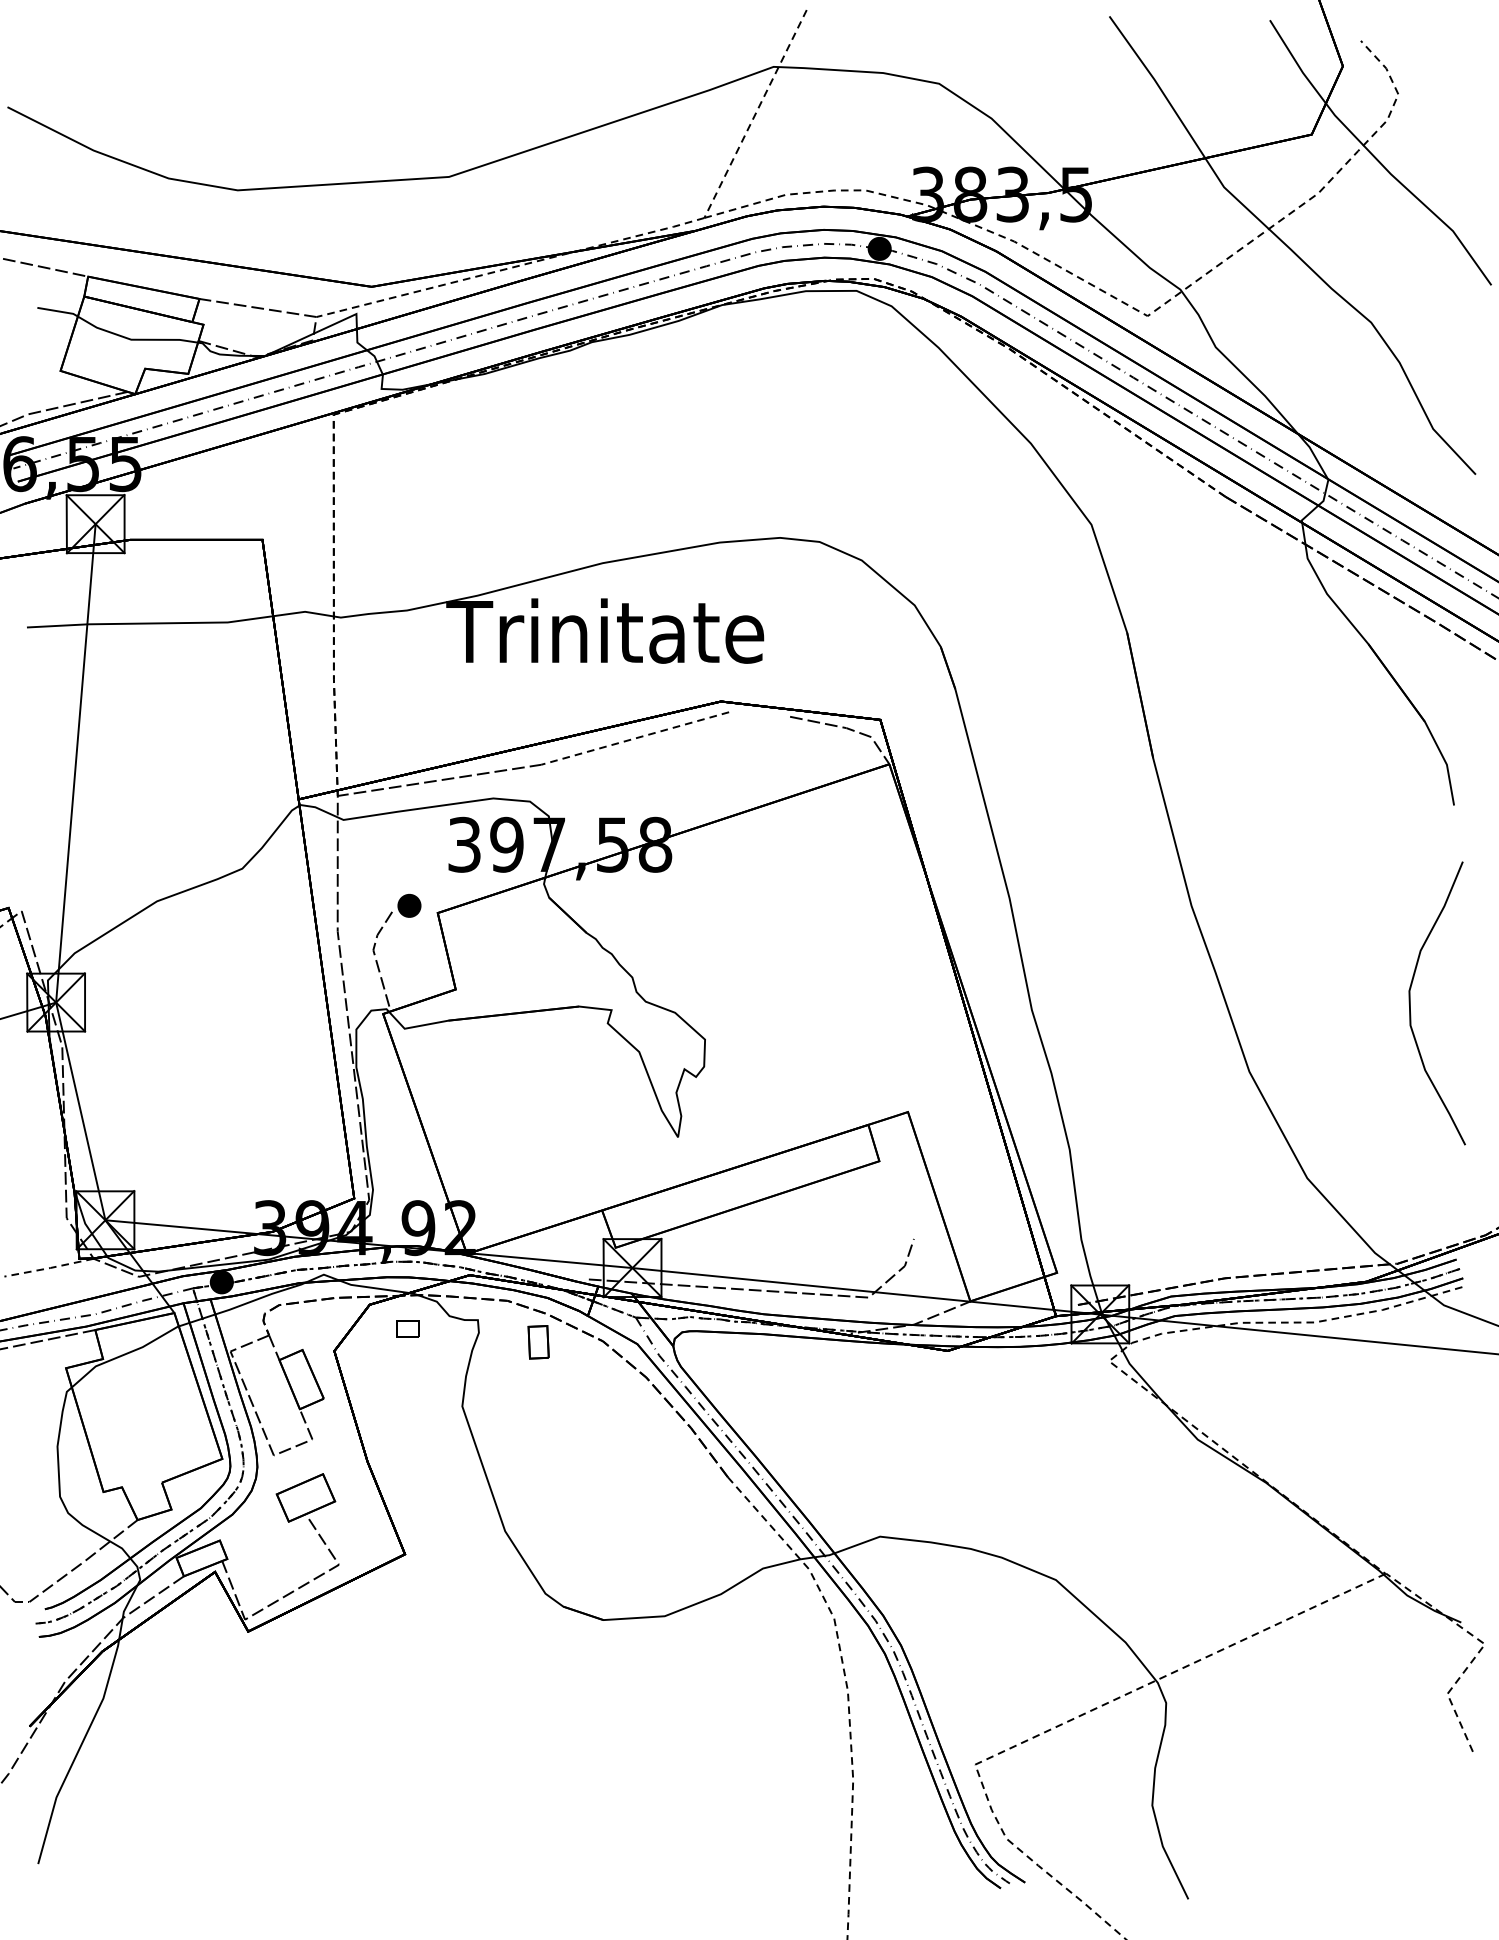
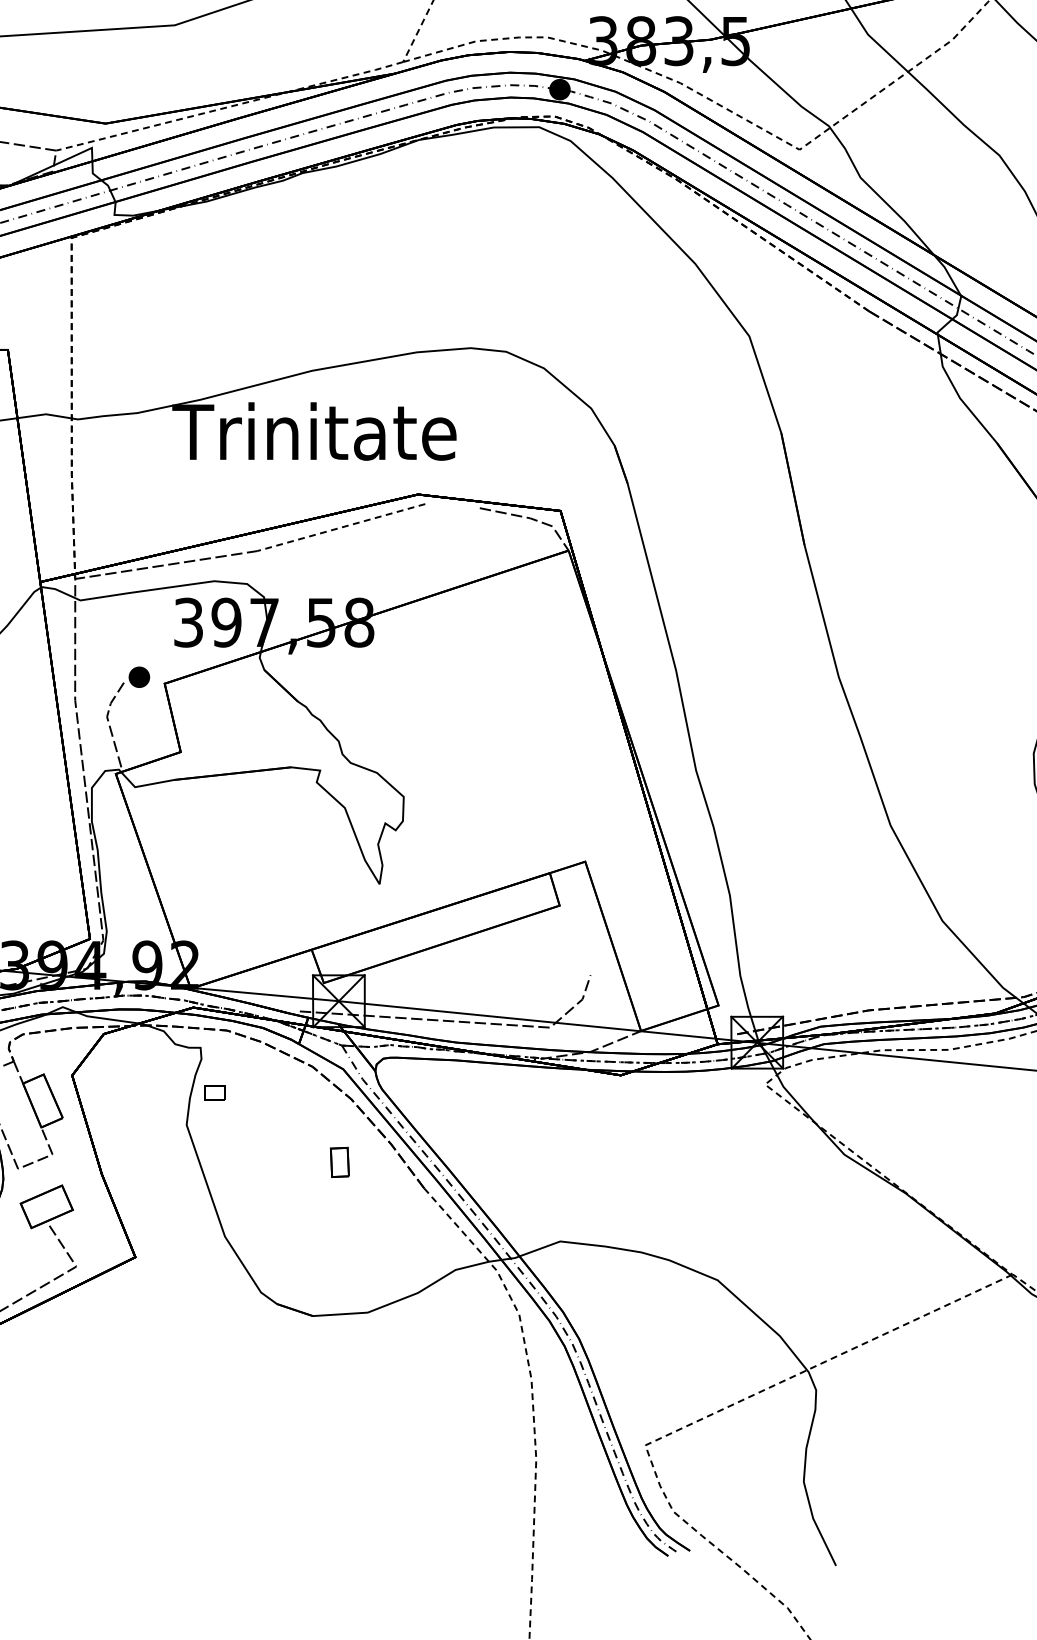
part: (407, 1328) -> (214, 1092), moved
part: (538, 1342) -> (339, 1162), moved

